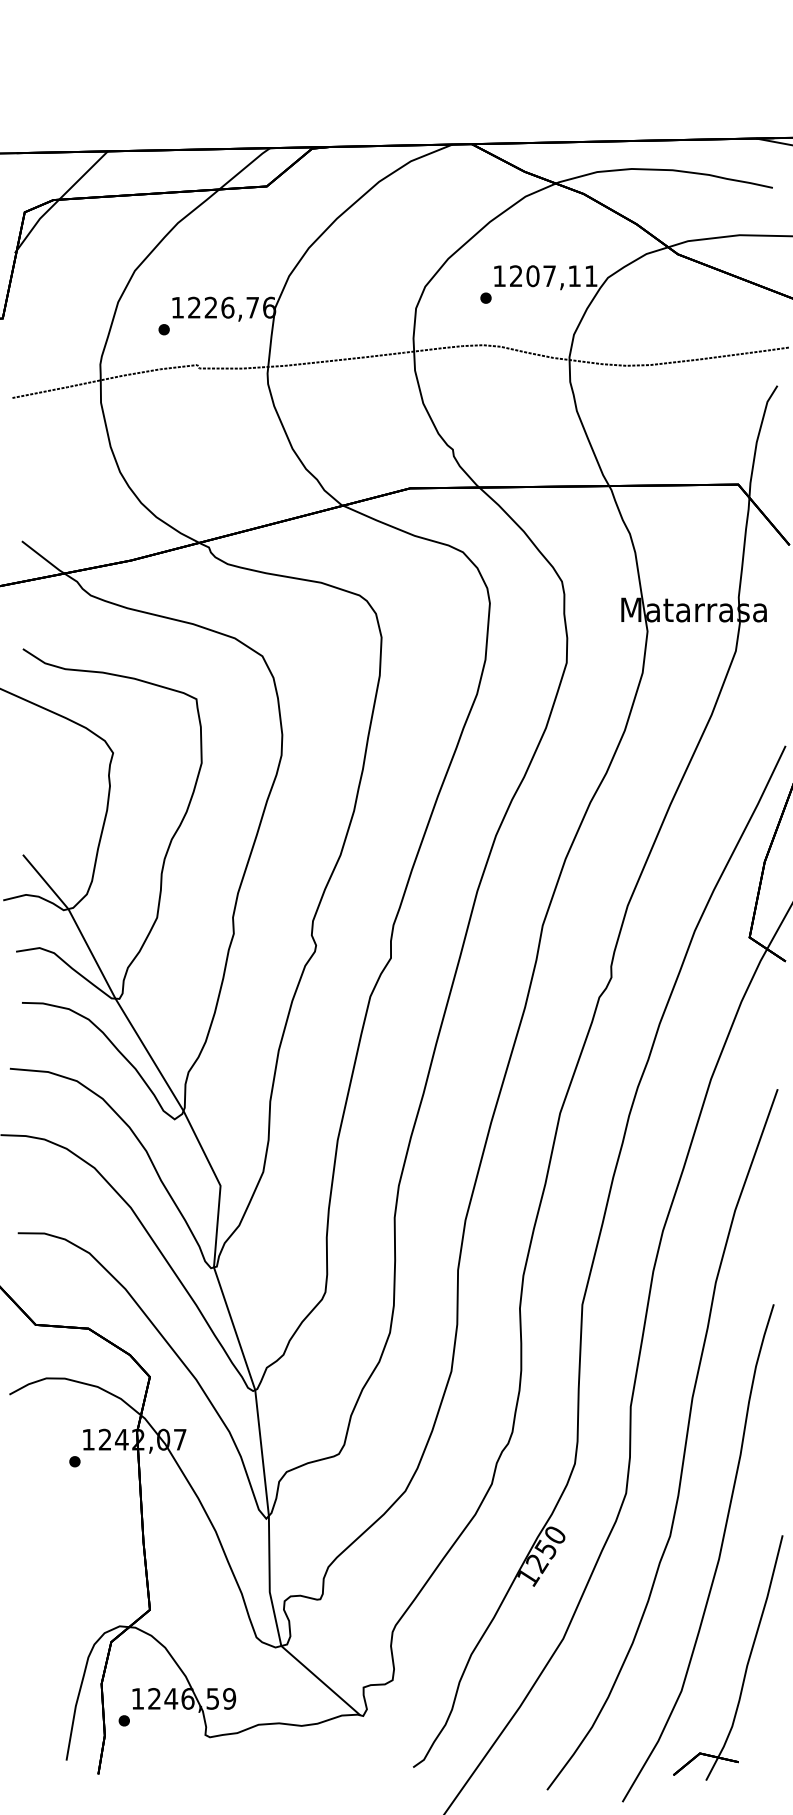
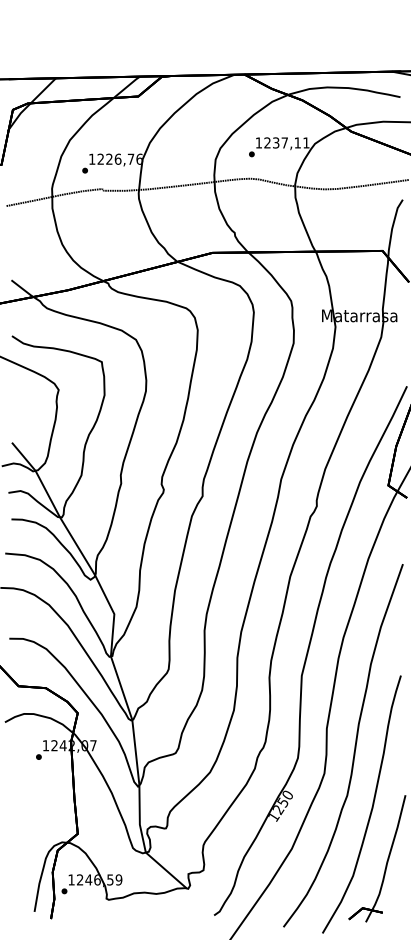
text: (531, 275) -> (275, 142), 1207,11 -> 1237,11

